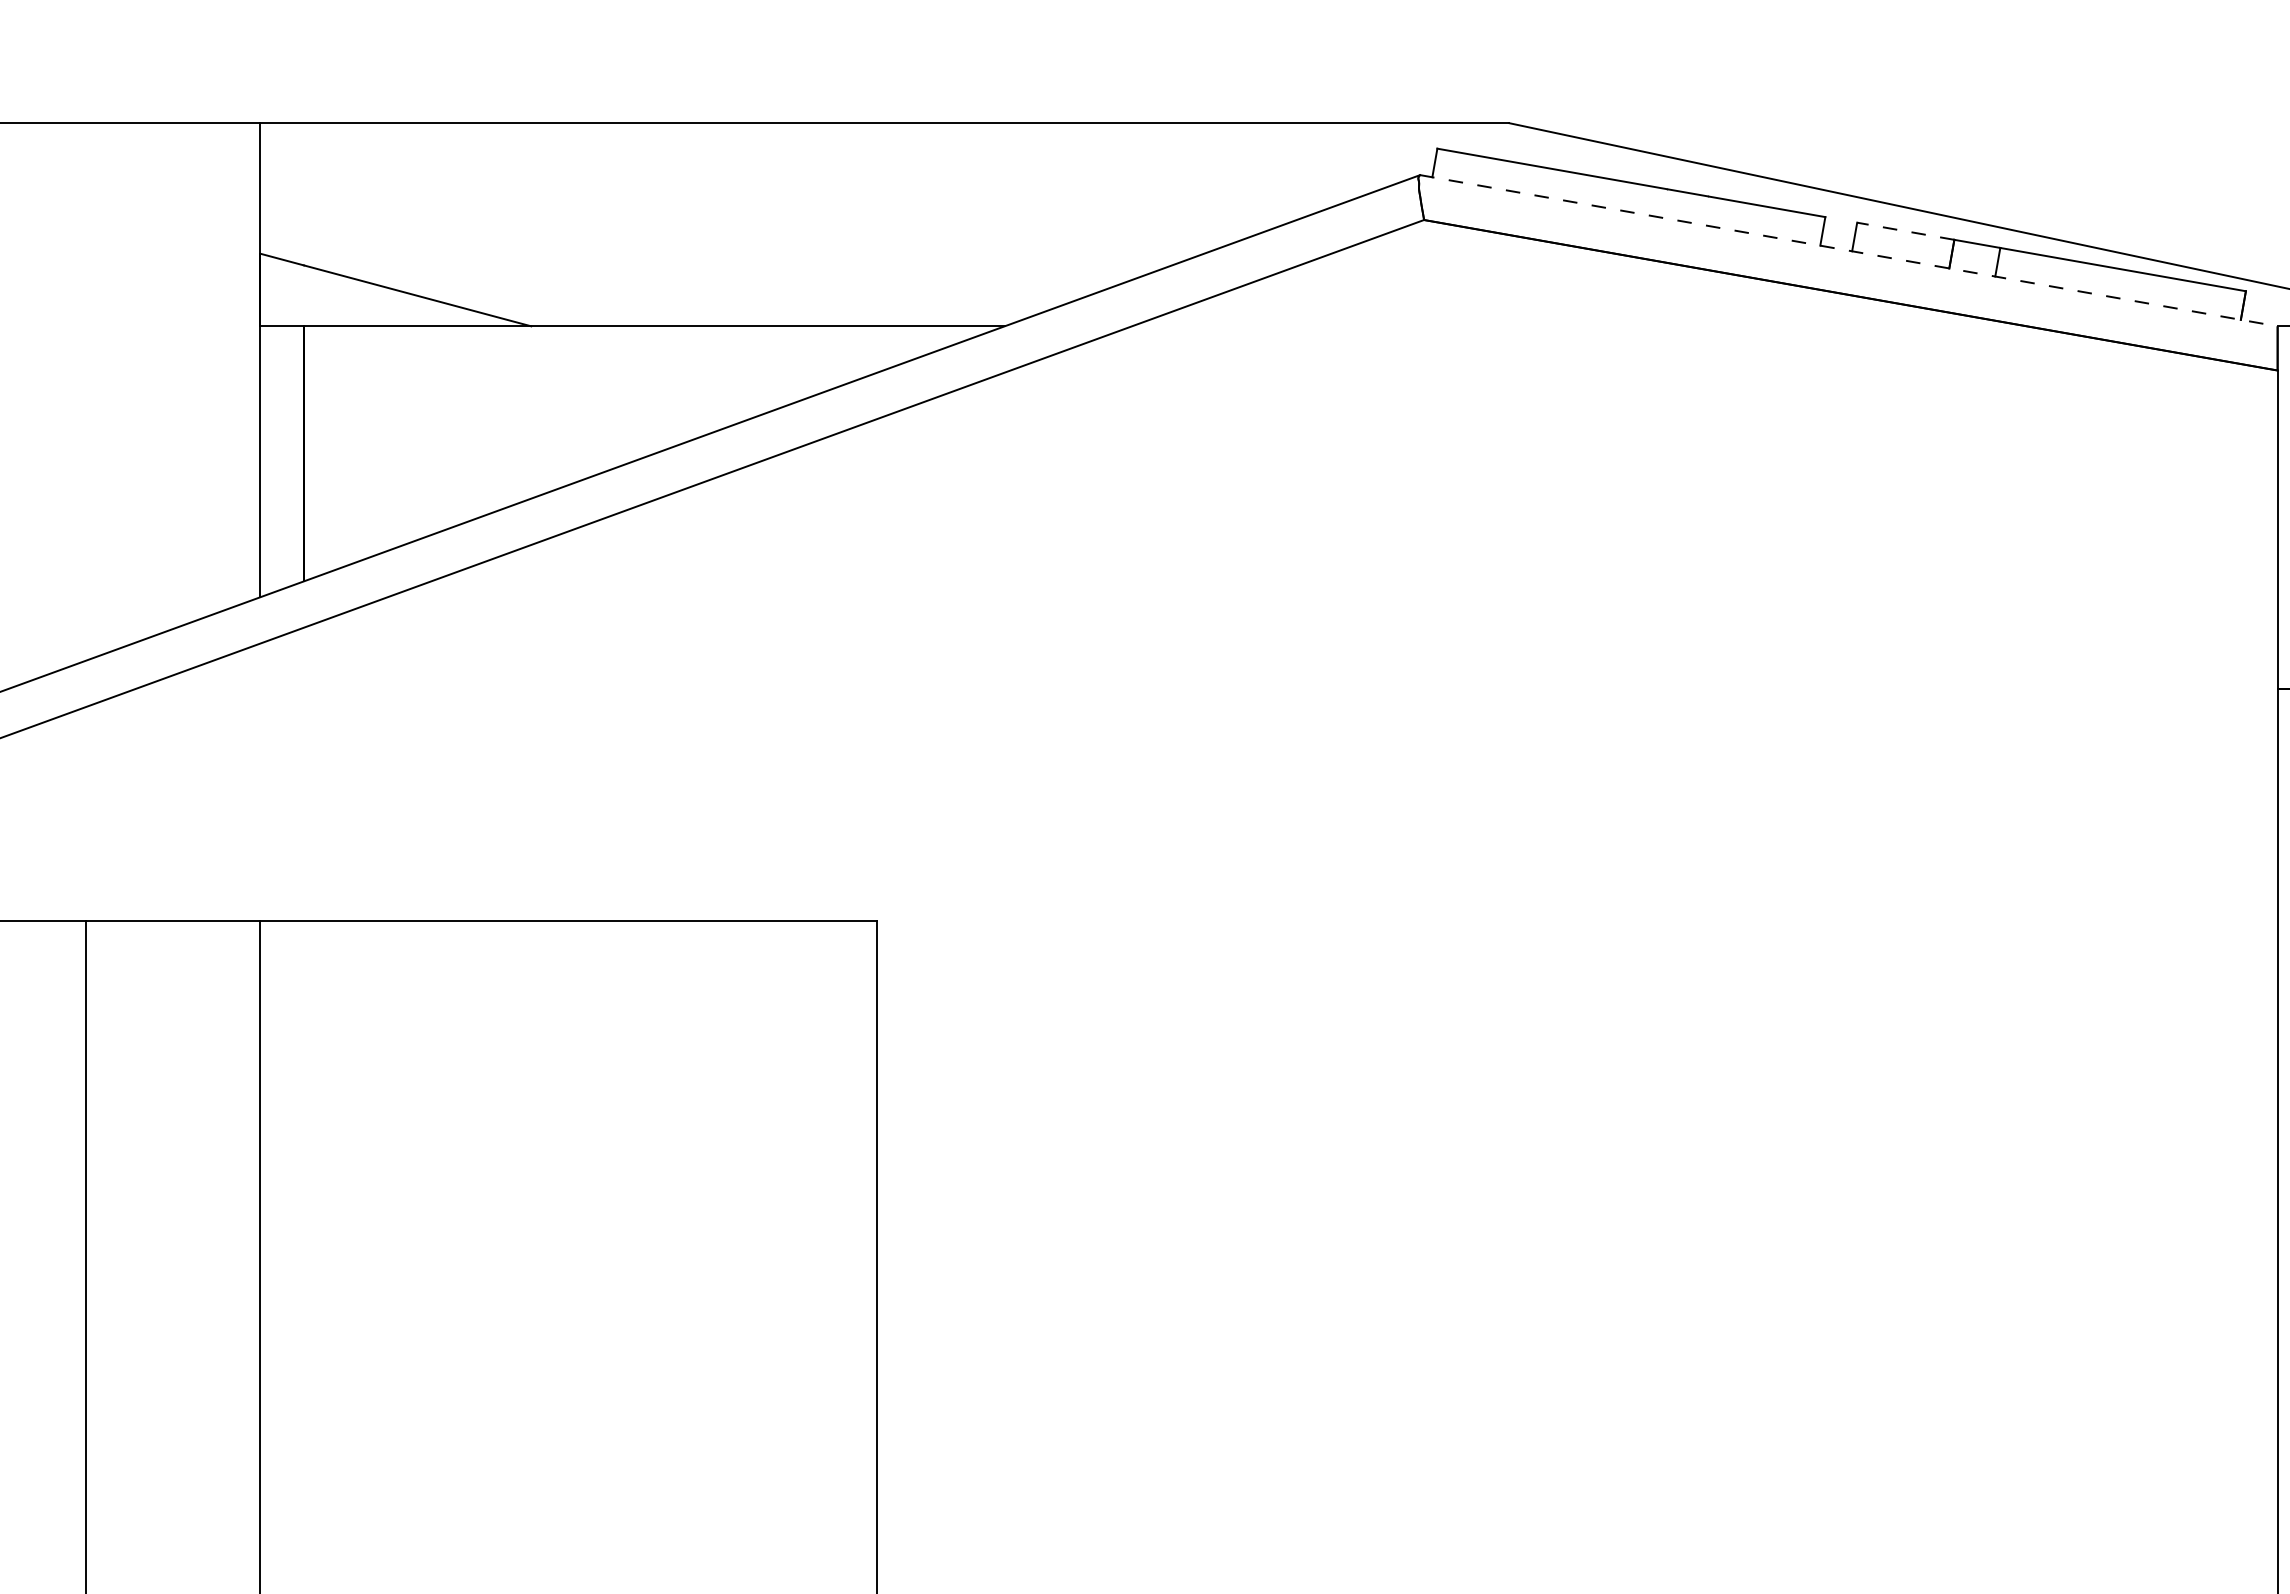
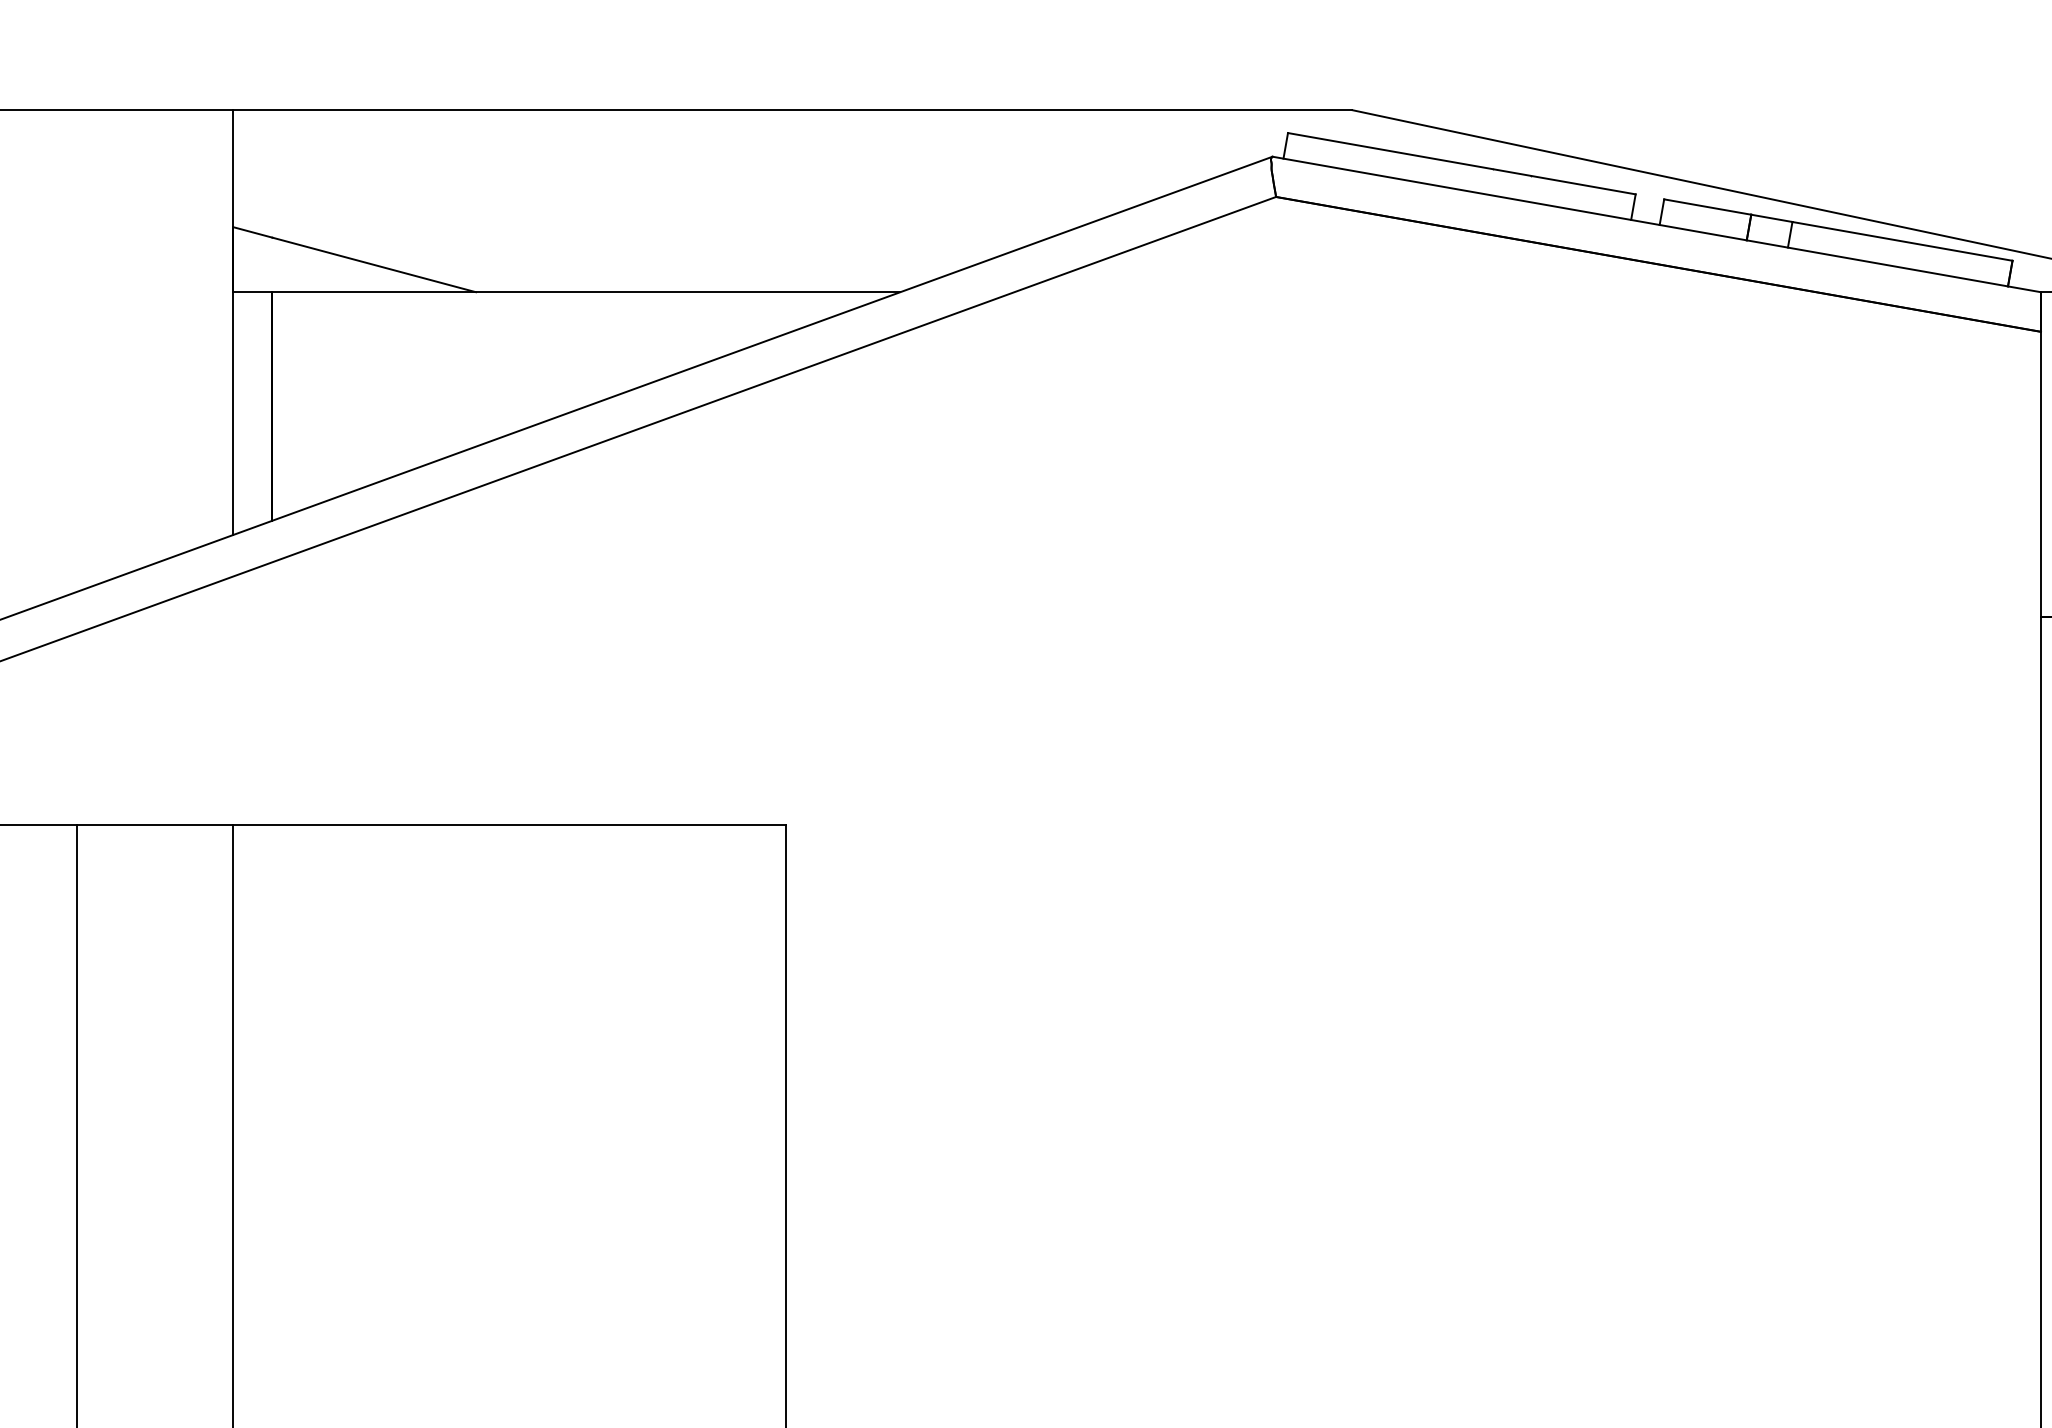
line: (1905, 231) -> (1707, 207), dashed -> solid
line: (1849, 250) -> (1657, 224), dashed -> solid

